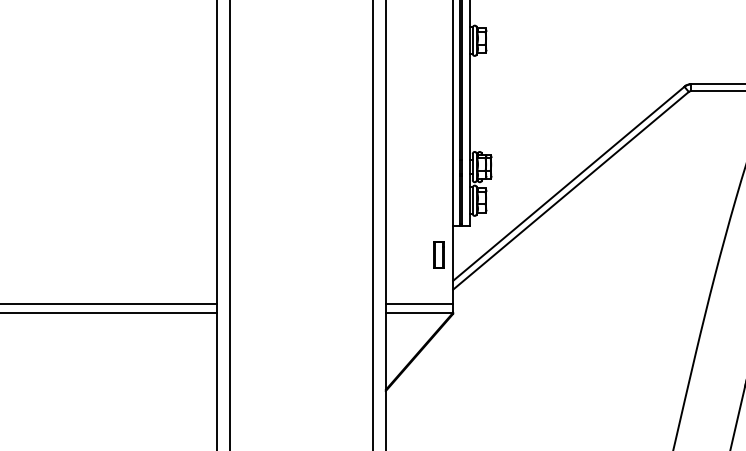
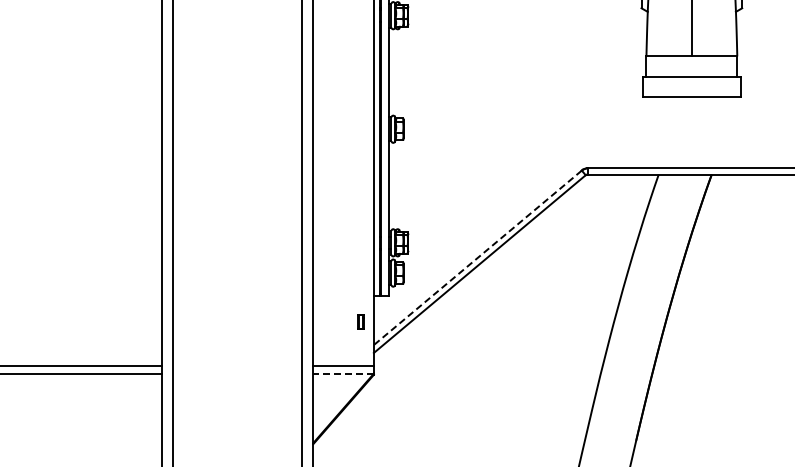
line: (568, 183) -> (477, 257), solid -> dashed
part: (438, 254) -> (360, 321), size x0.6
line: (419, 312) -> (343, 373), solid -> dashed

